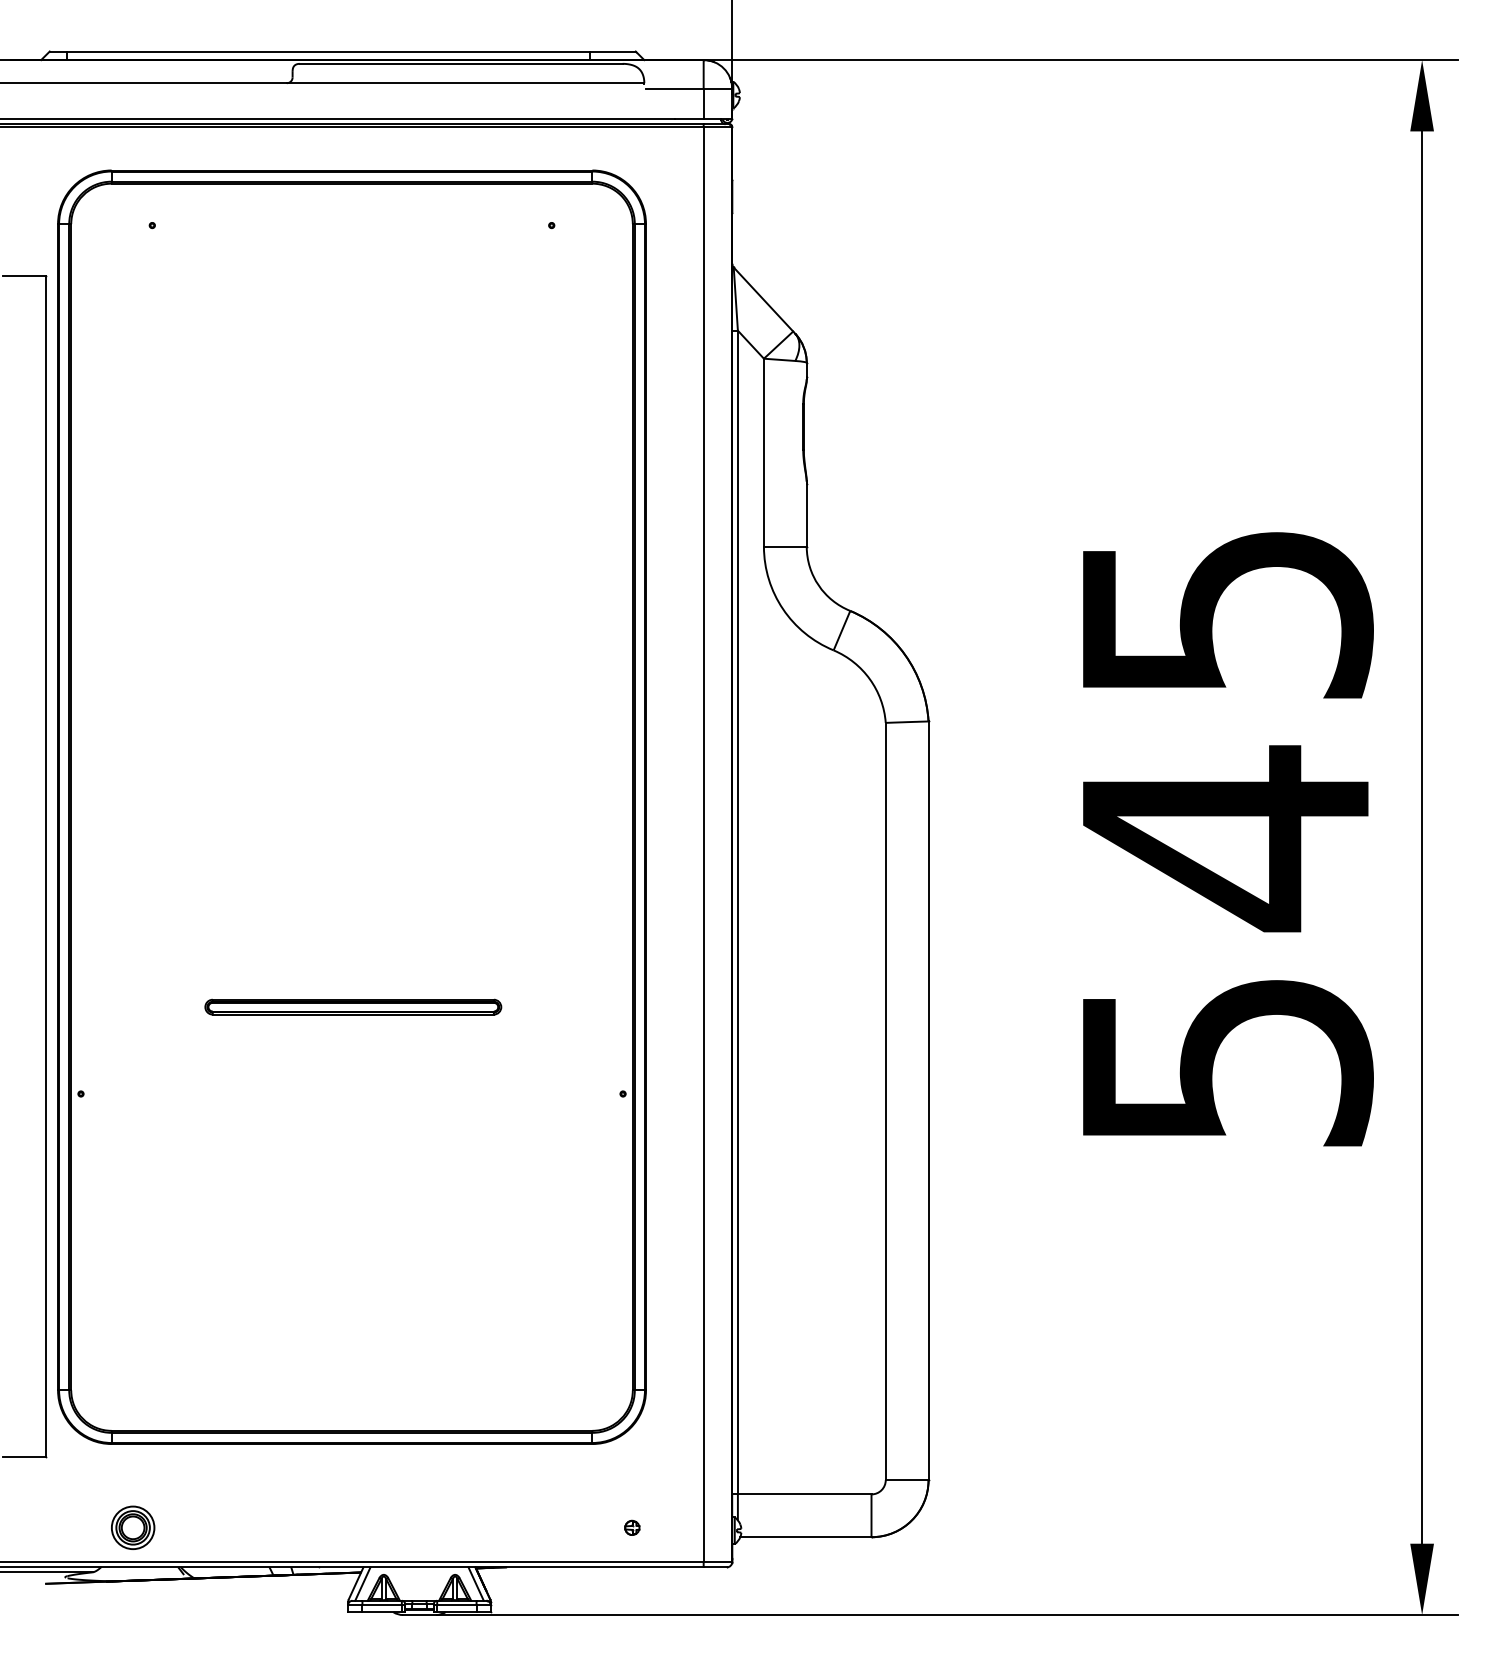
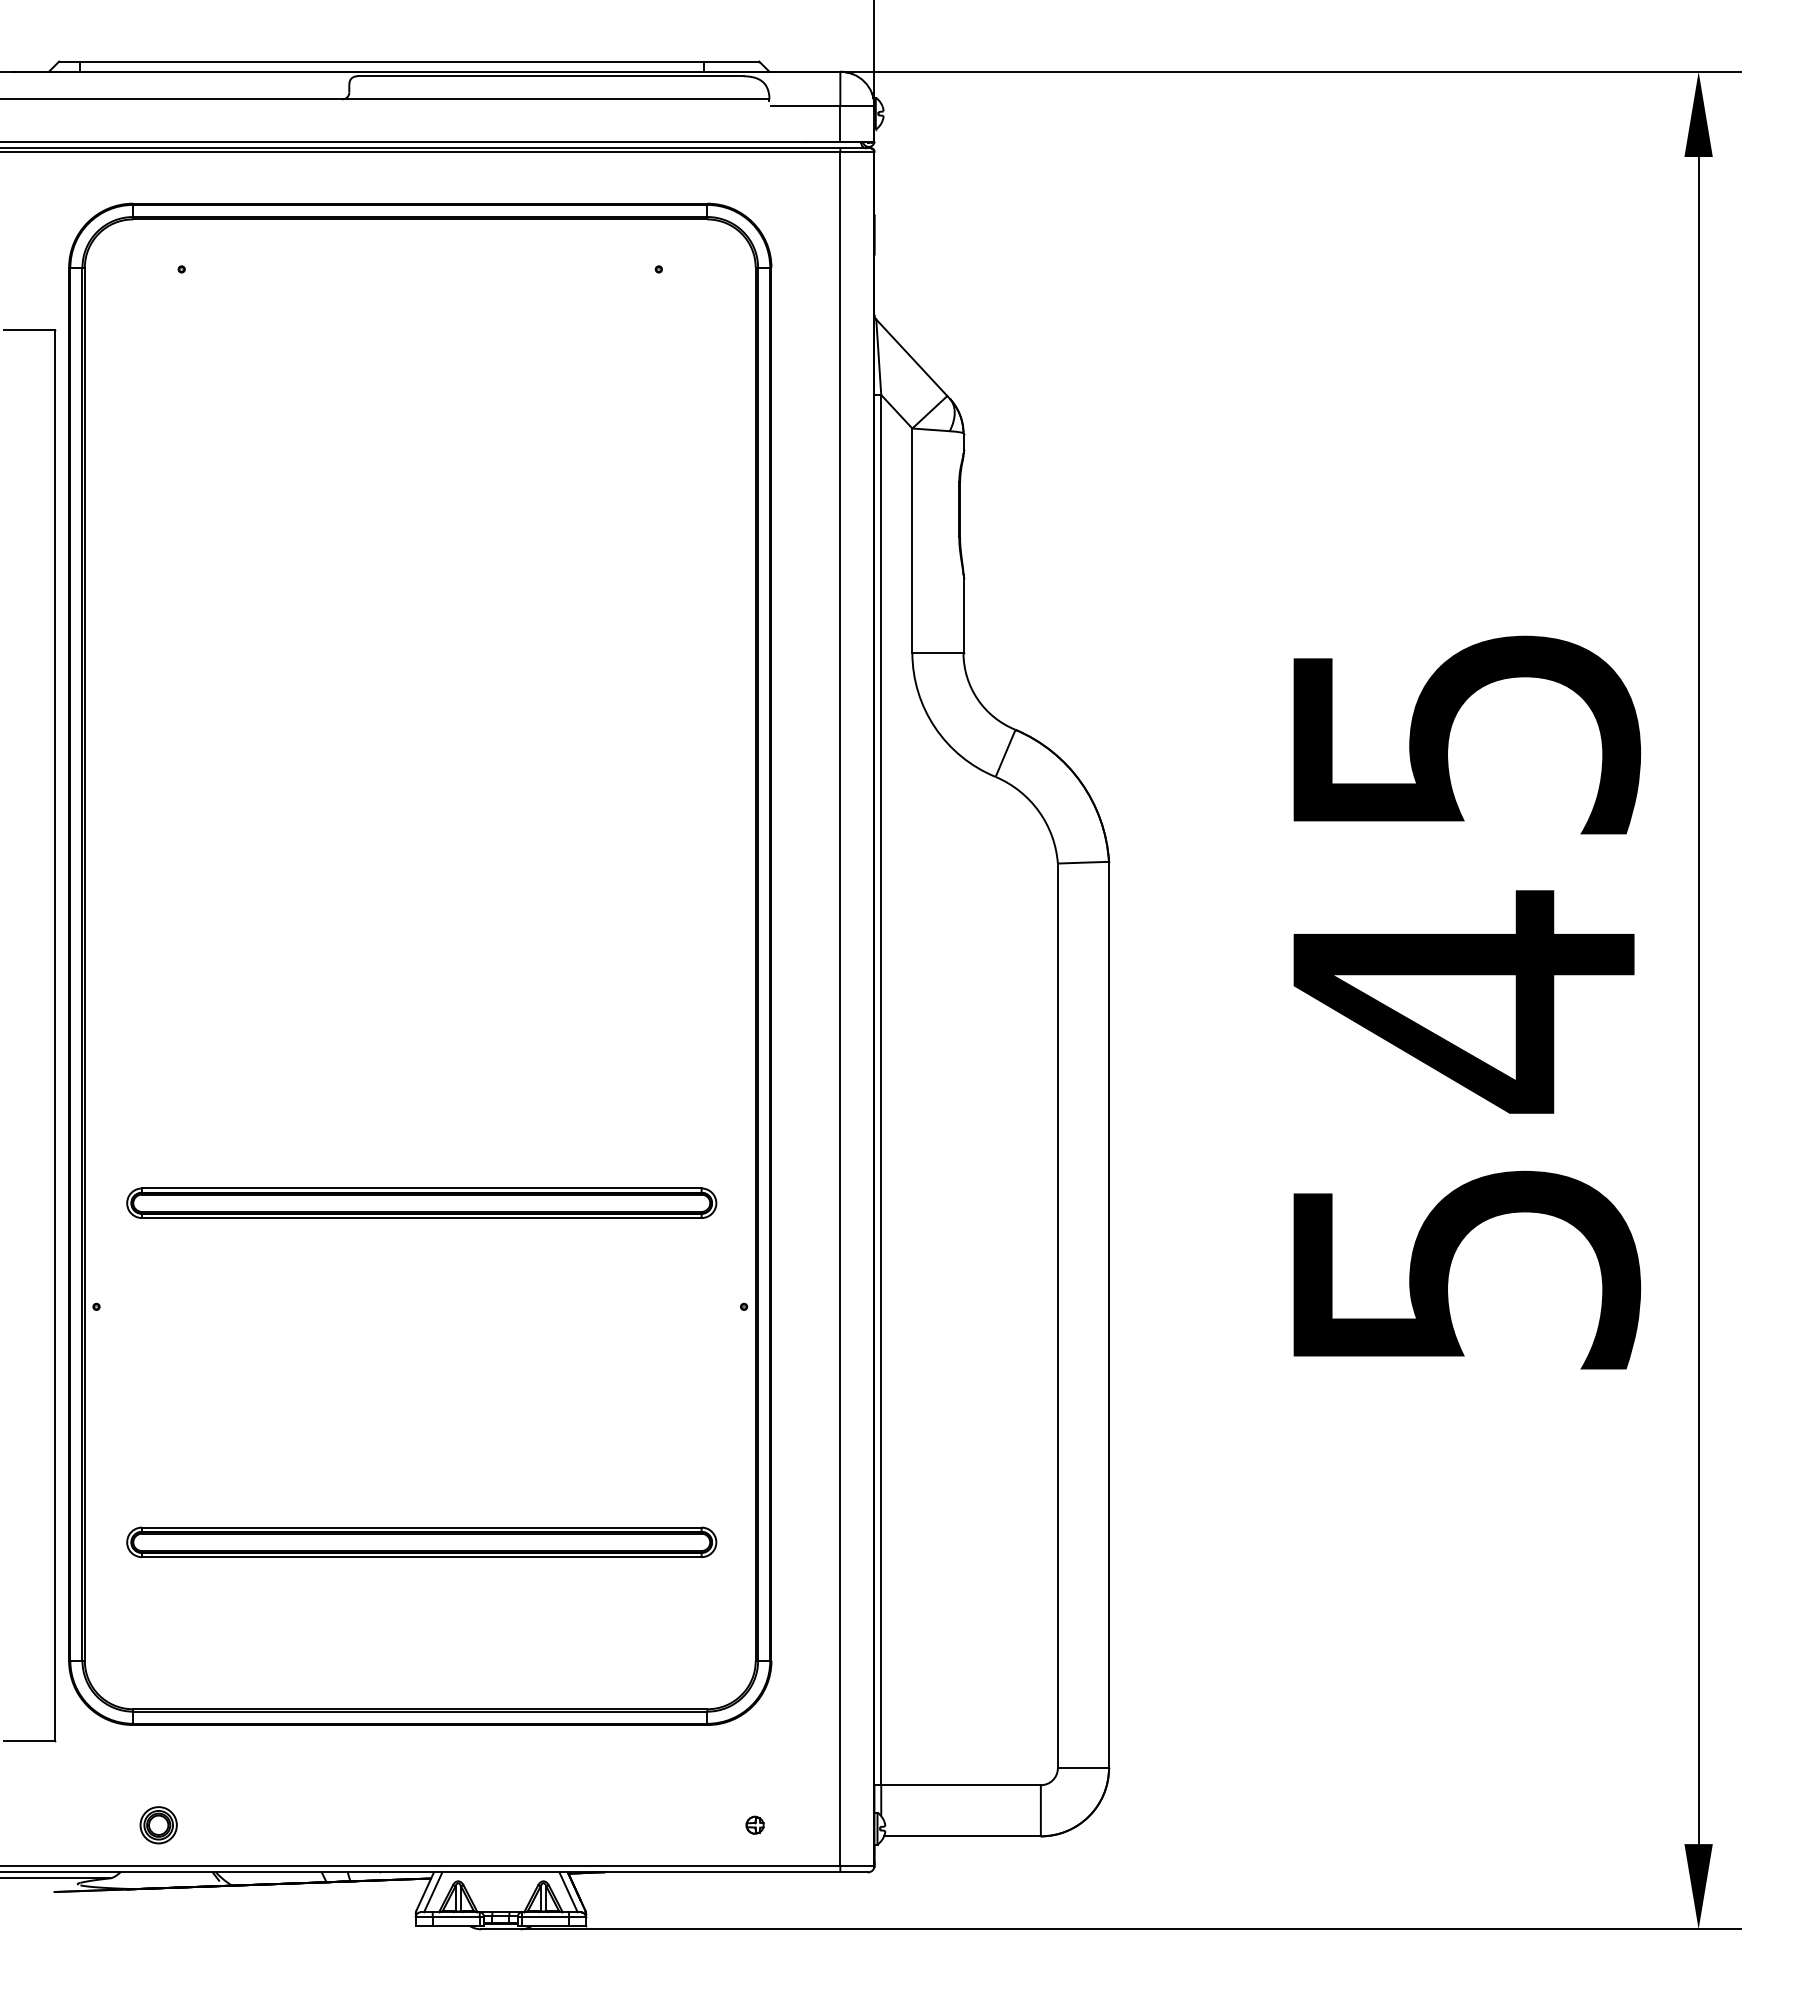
part: (353, 1006) -> (421, 1202), size x1.67
part: (353, 1290) -> (421, 1541), added
part: (132, 1528) -> (158, 1825), size x0.71

